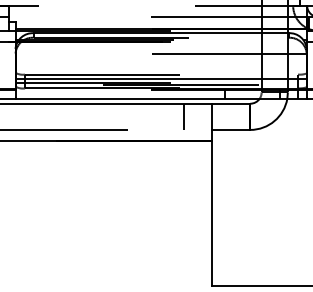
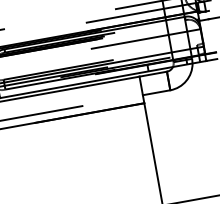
line: (184, 116) -> (121, 89), removed

